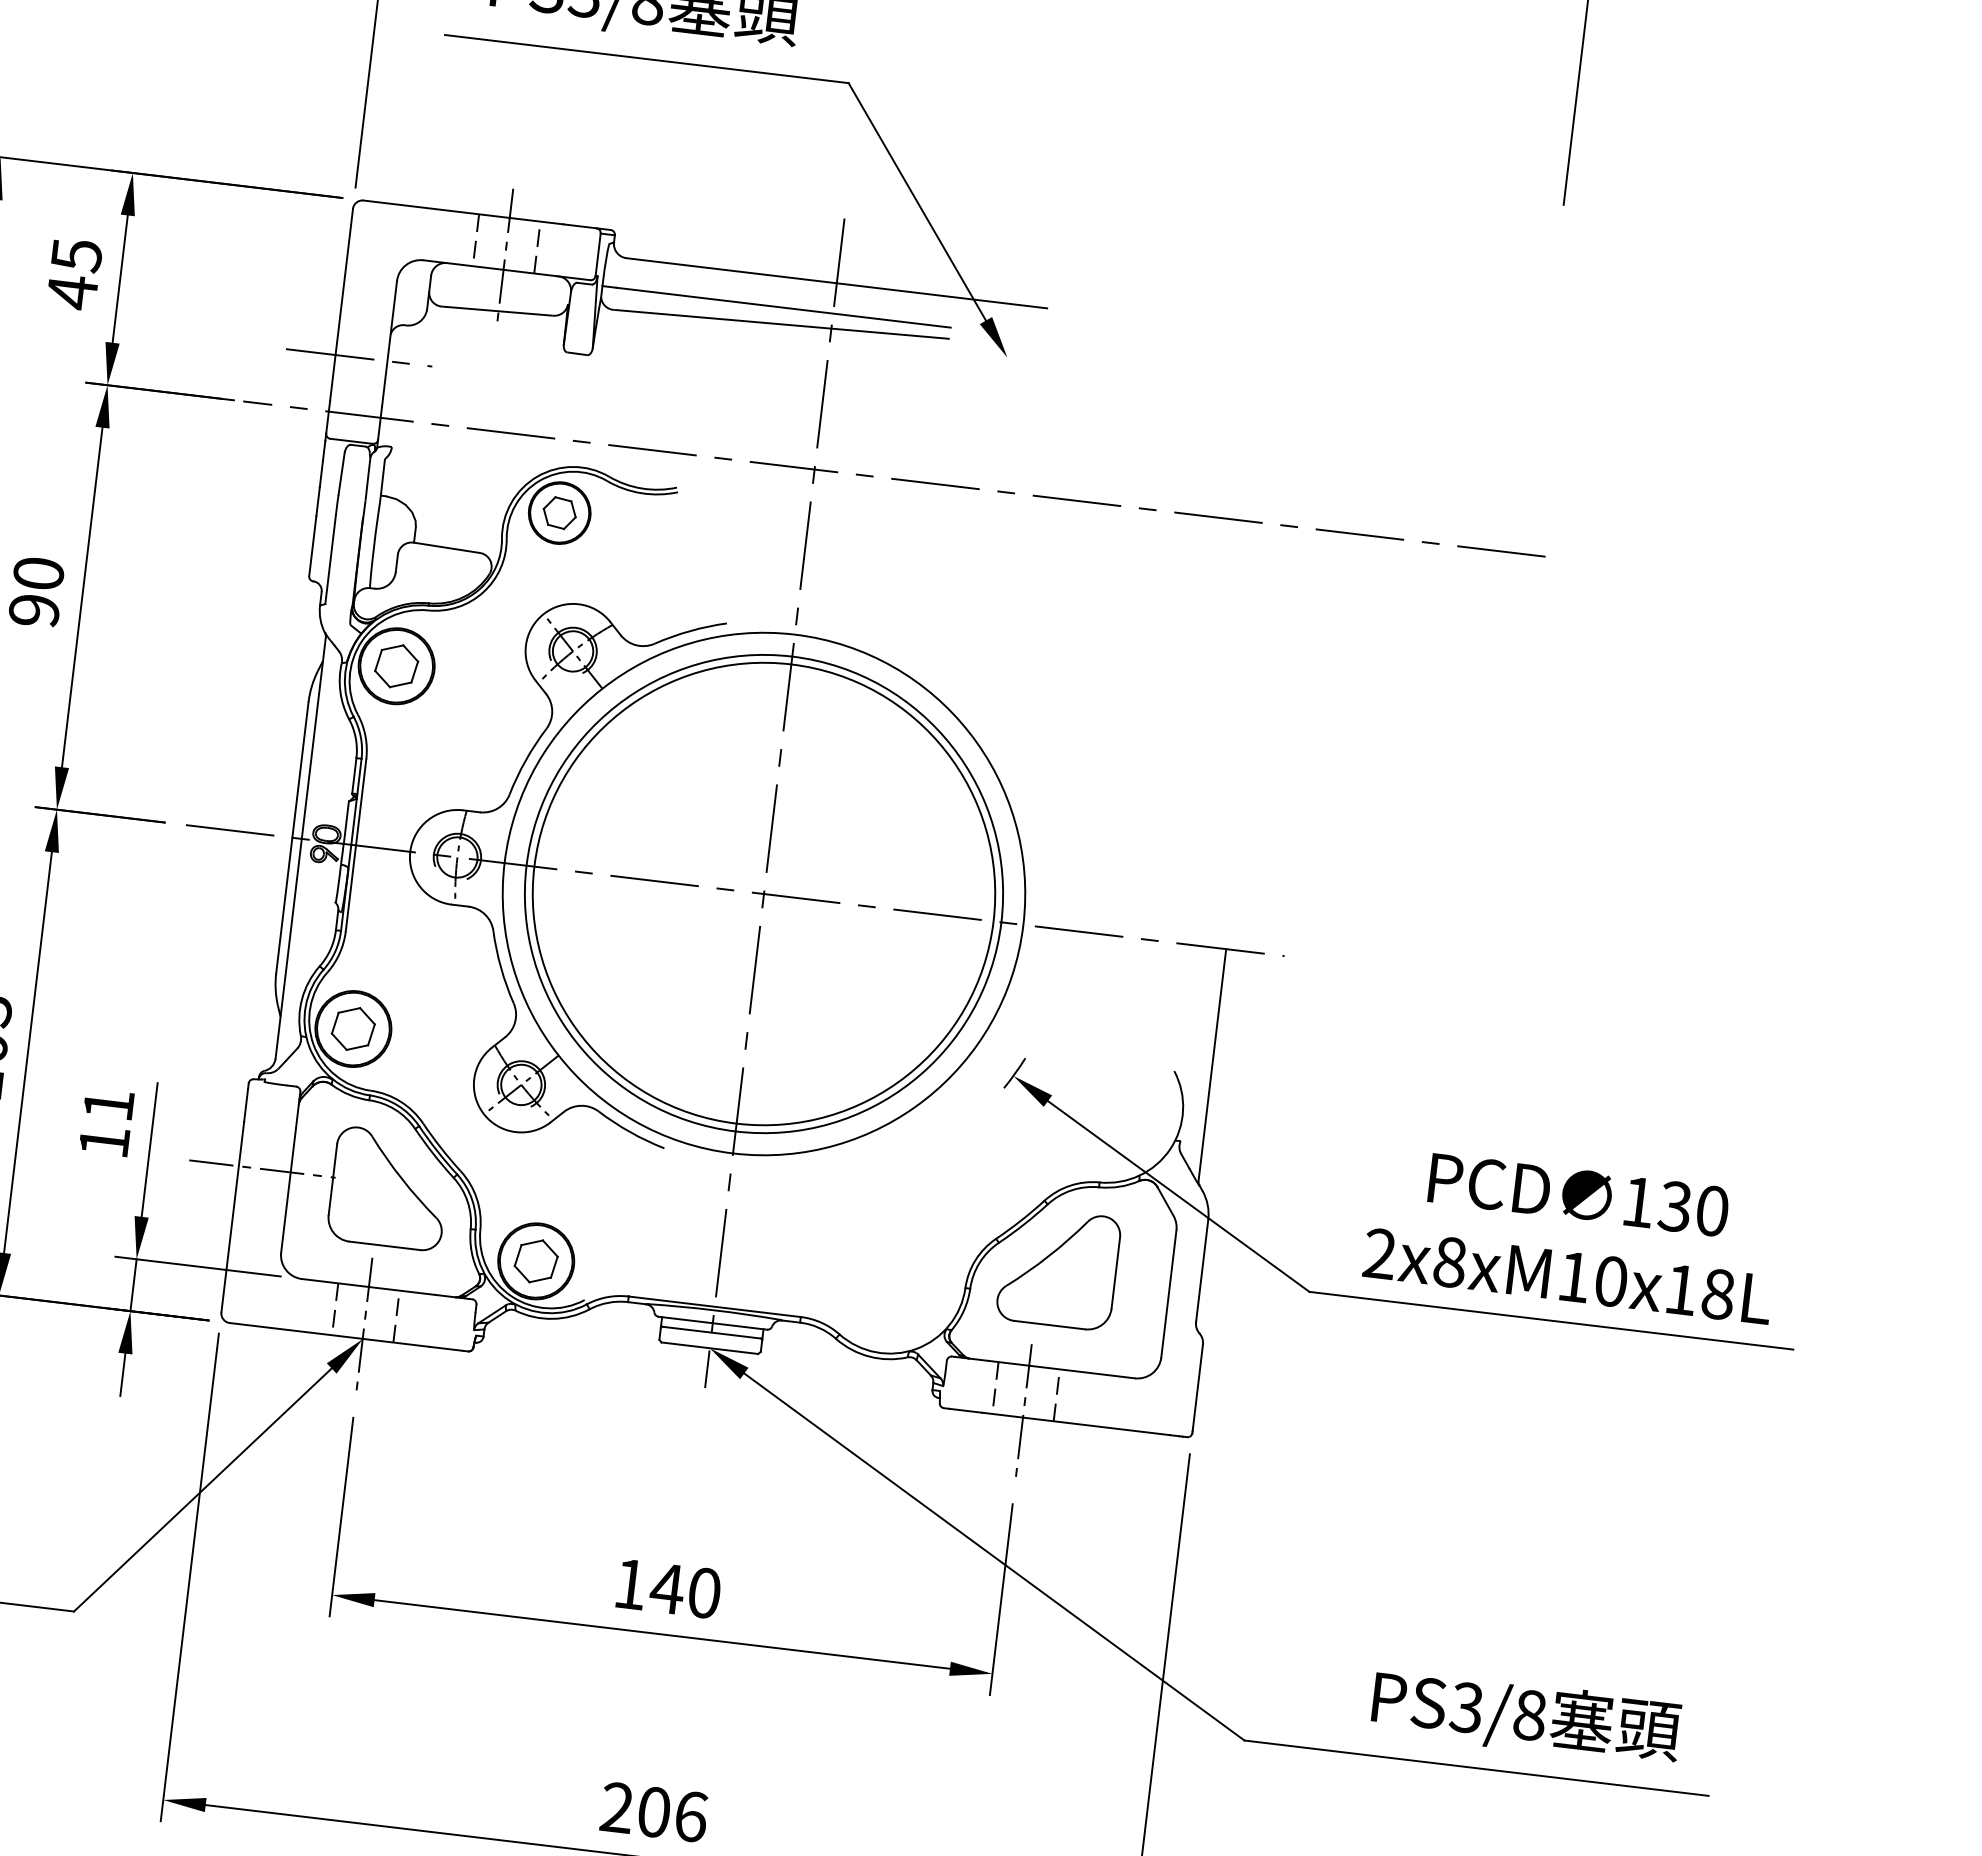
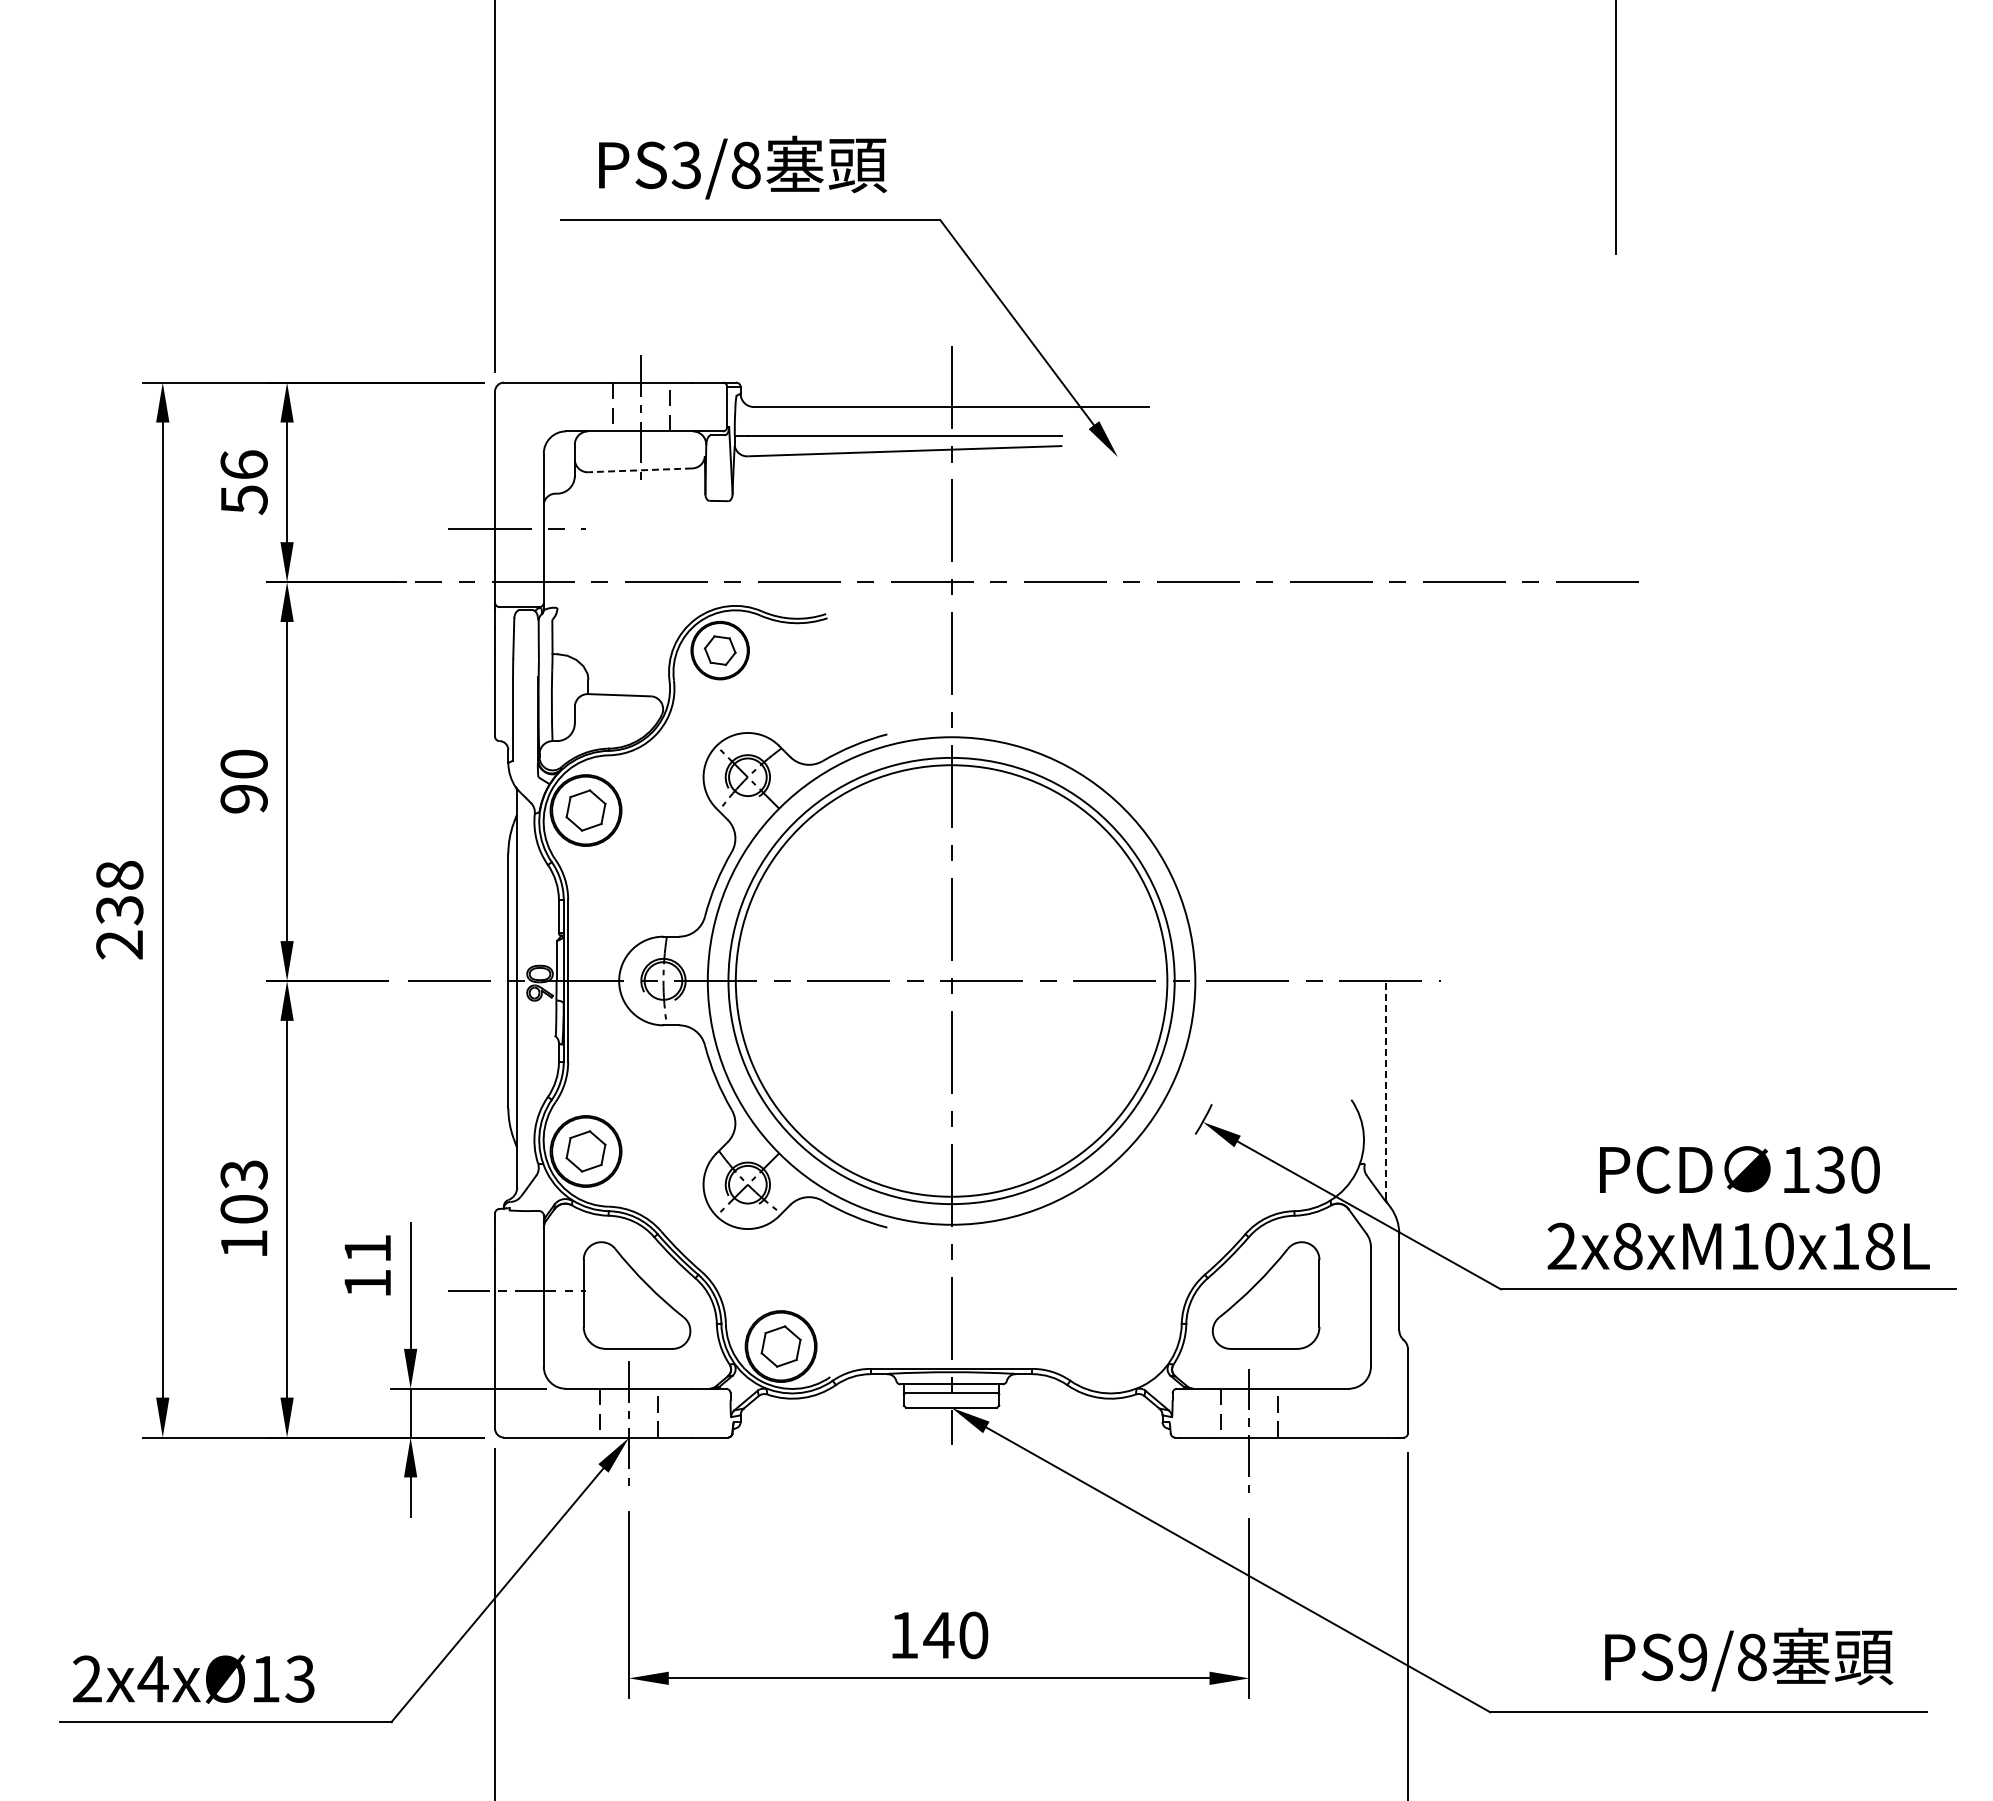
text: (73, 273) -> (243, 482), 45 -> 56
line: (497, 311) -> (640, 470), solid -> dashed
line: (1211, 1064) -> (1385, 1089), solid -> dashed
text: (1466, 1707) -> (1692, 1657), PS3/8 -> PS9/8

